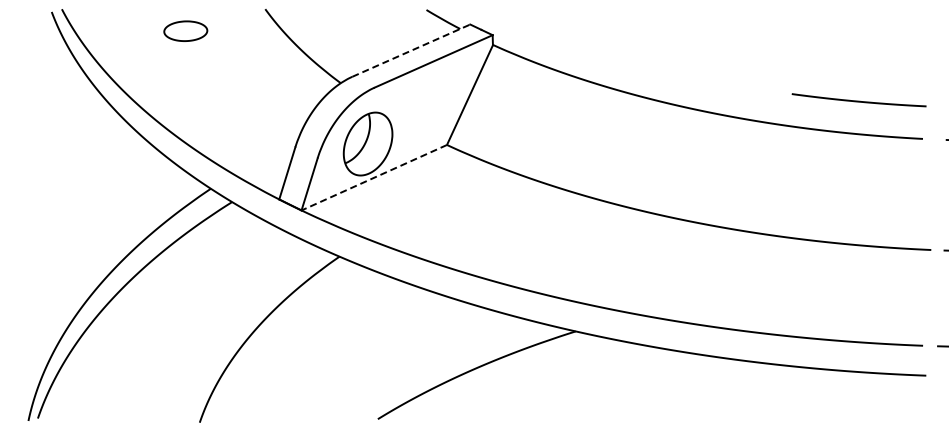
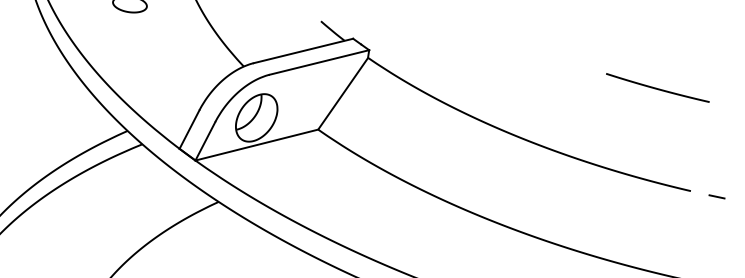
line: (411, 50) -> (303, 50), dashed -> solid
curve: (858, 100) -> (657, 88), moved
line: (374, 177) -> (257, 144), dashed -> solid

